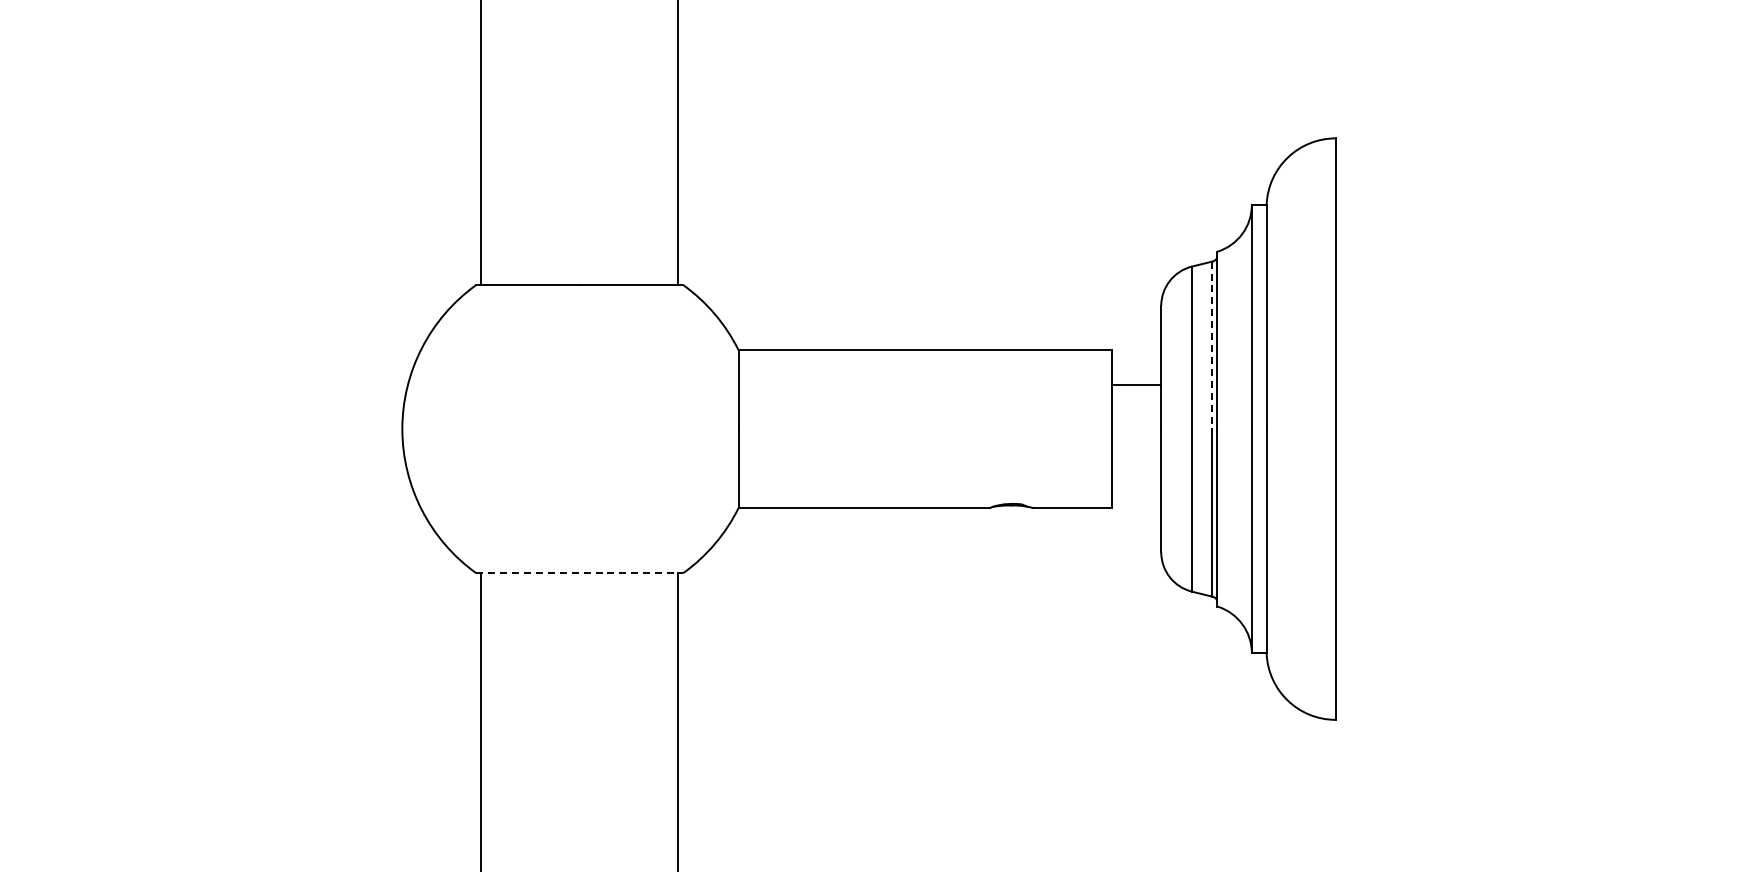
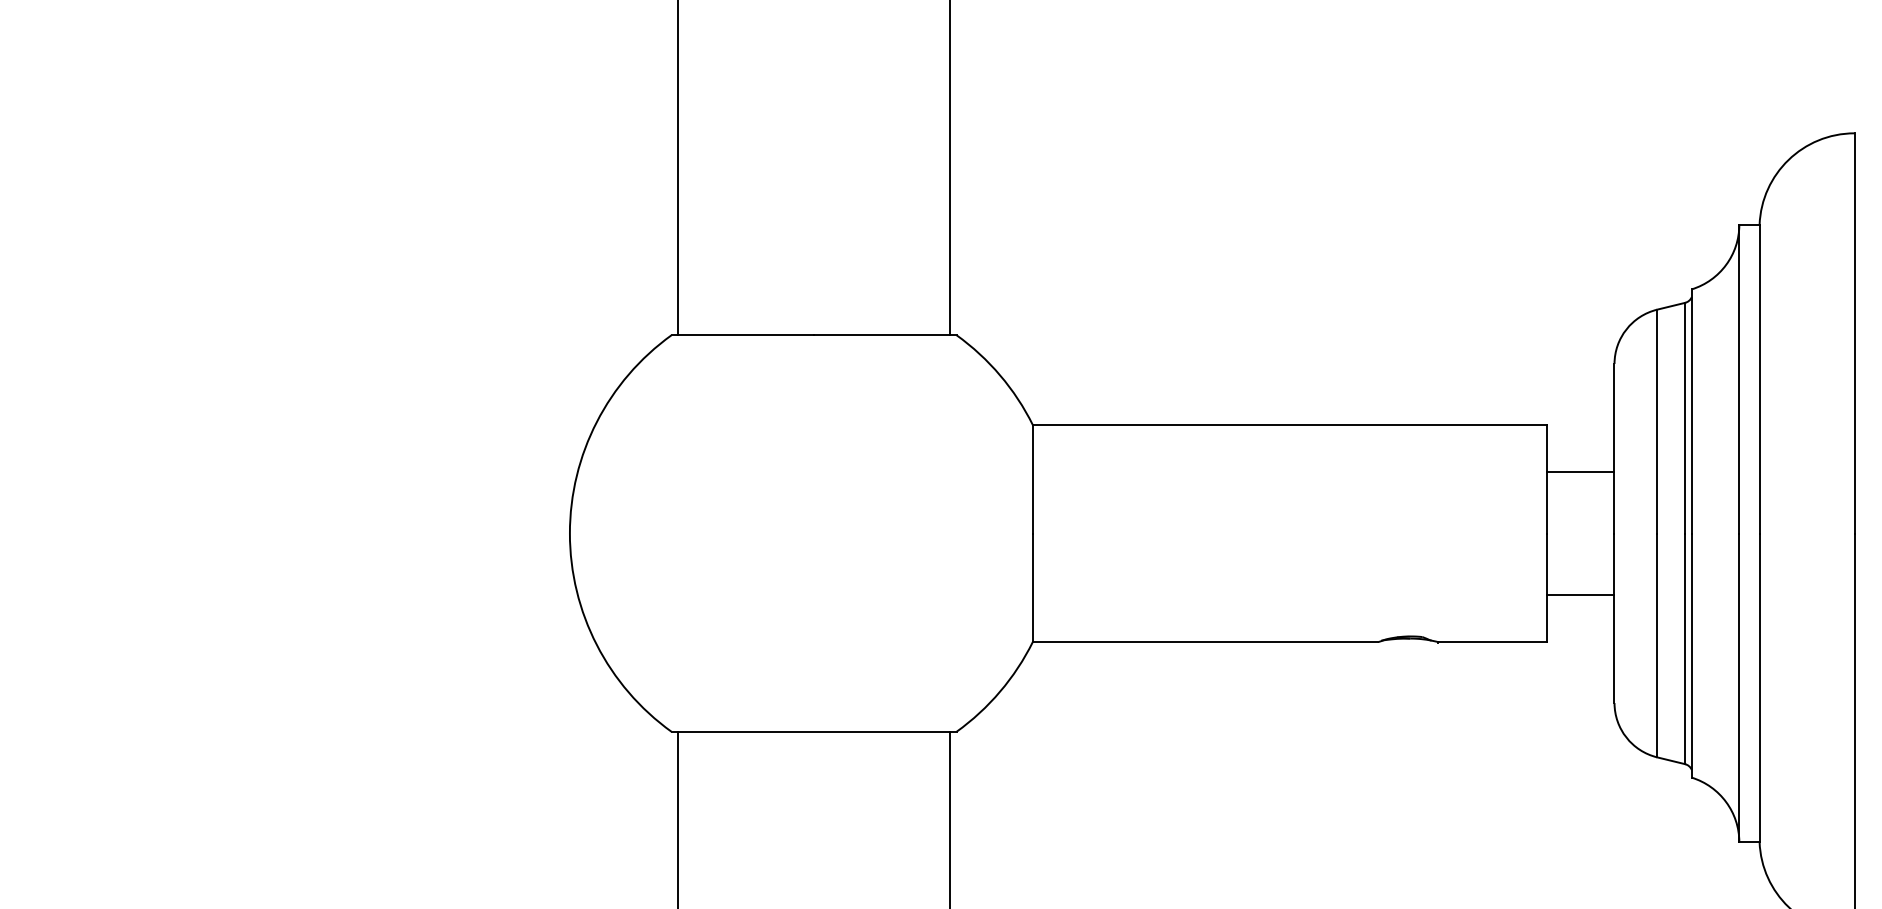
line: (1212, 345) -> (1685, 418), dashed -> solid
line: (1136, 473) -> (1580, 594), added
line: (580, 573) -> (815, 732), dashed -> solid

